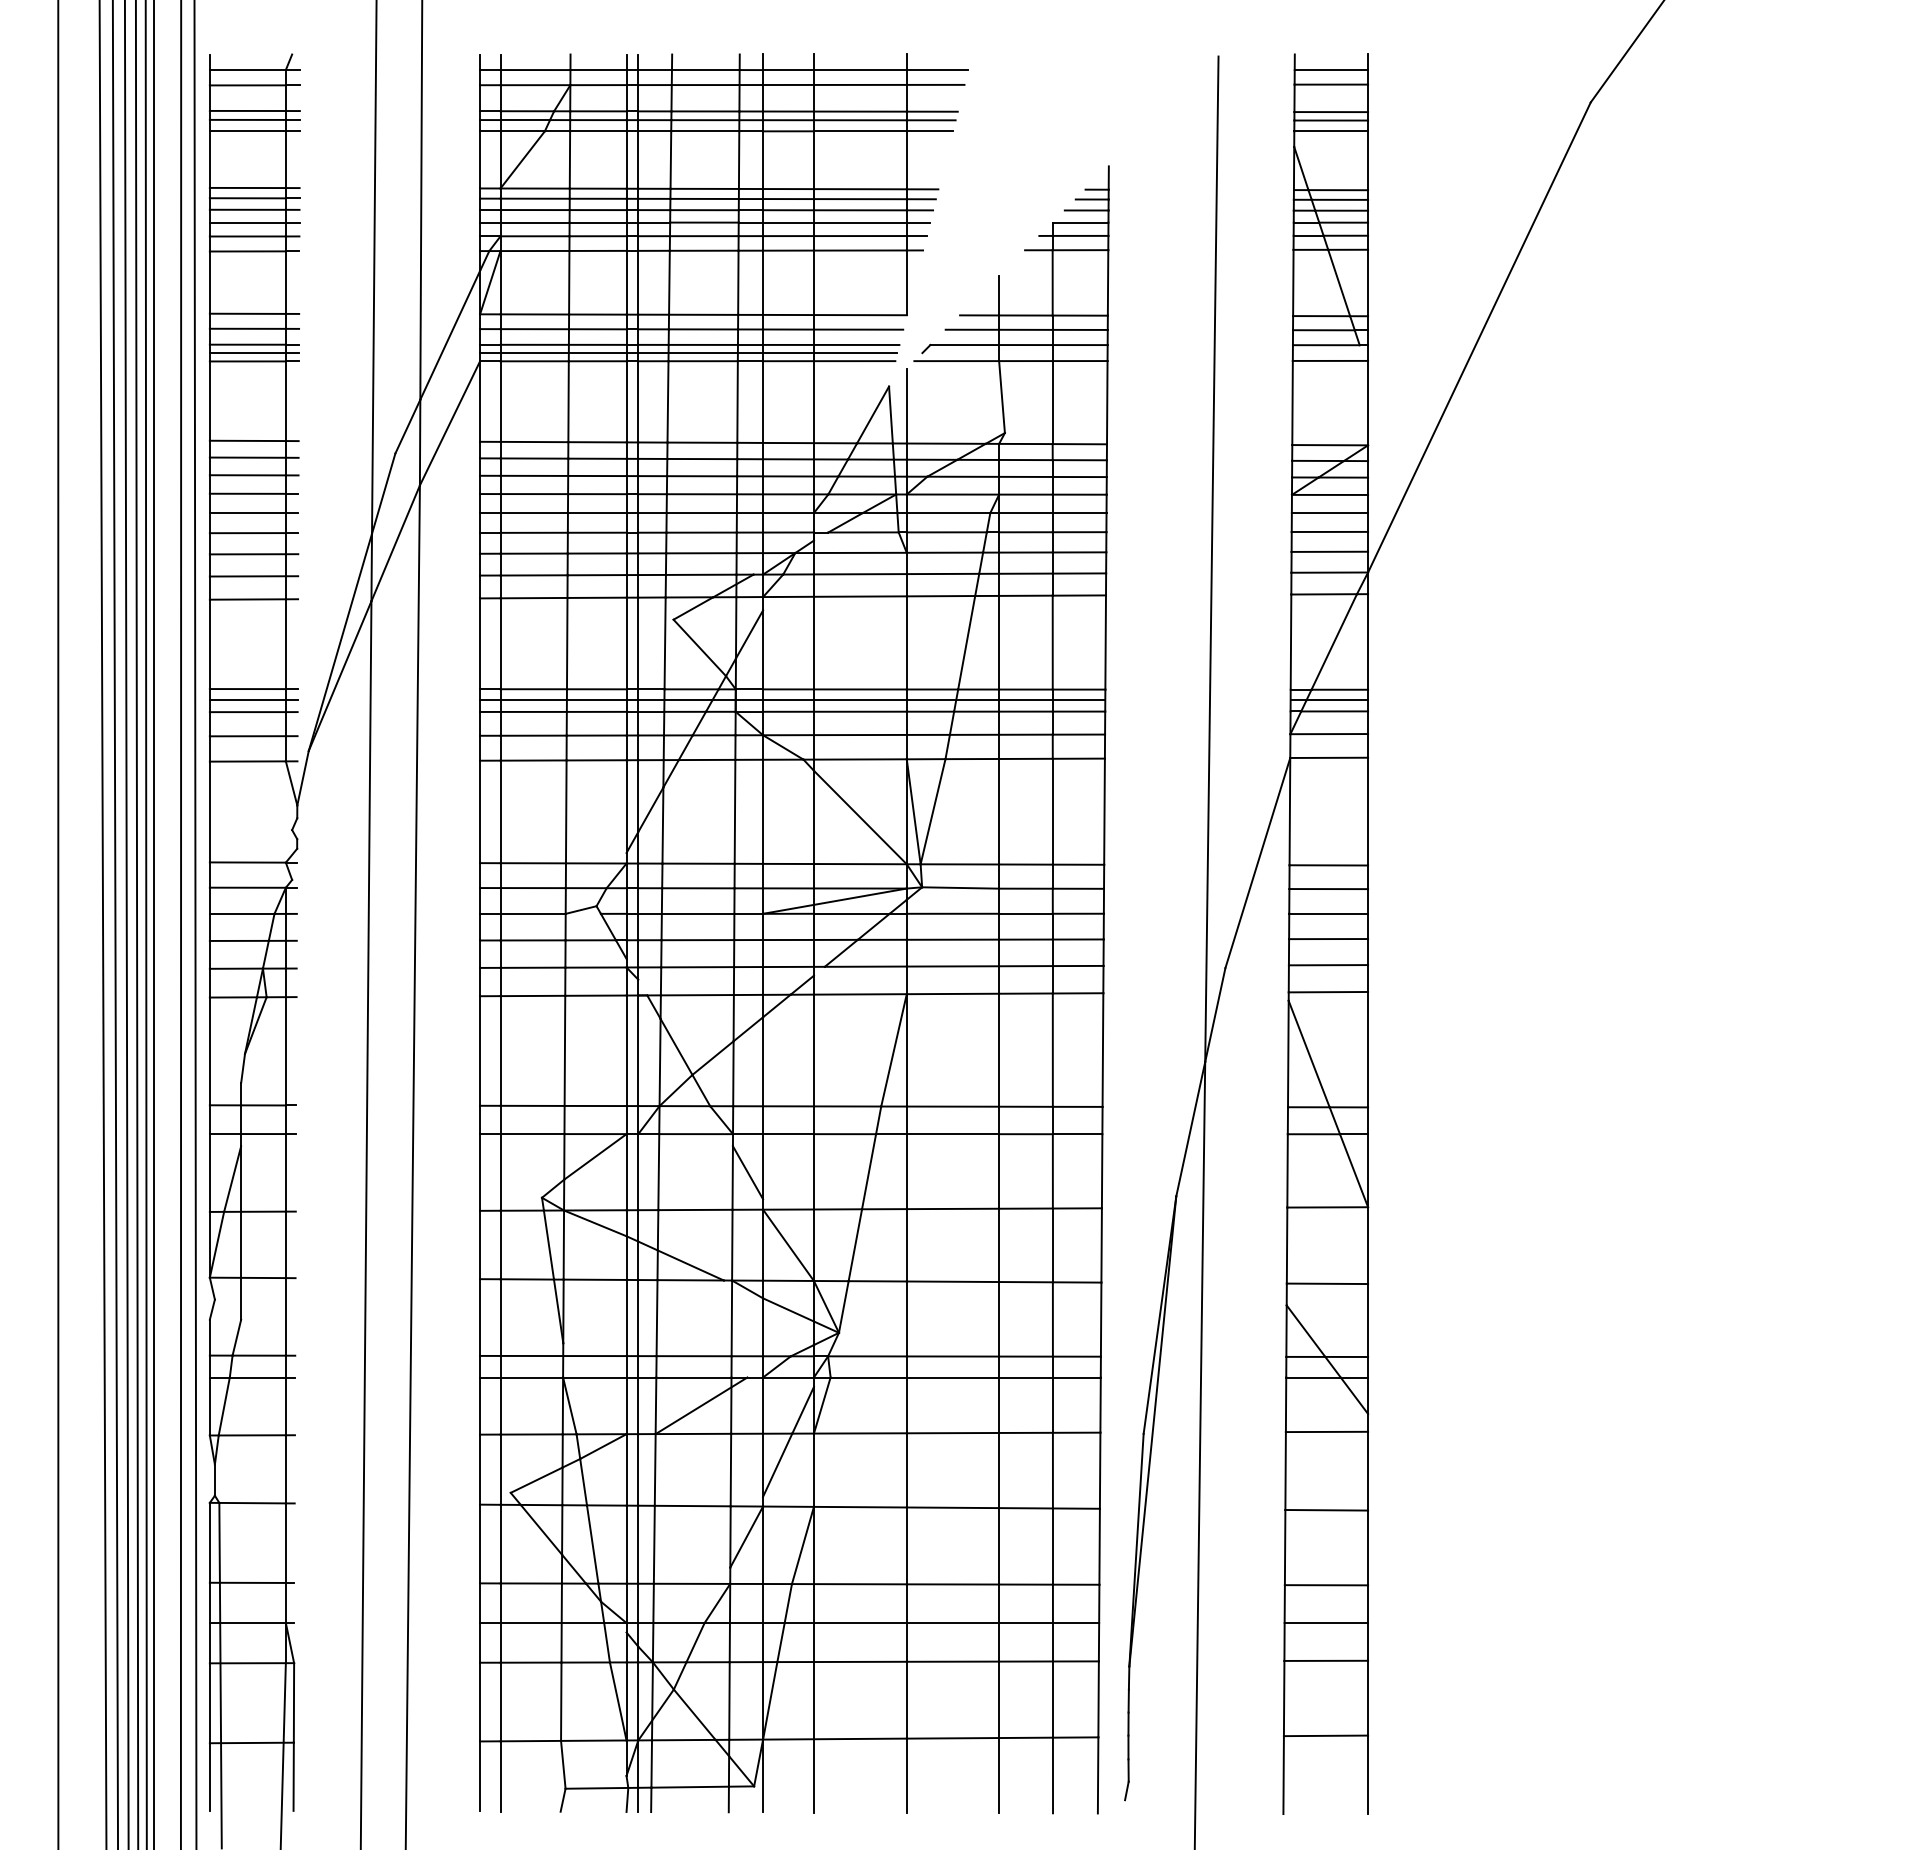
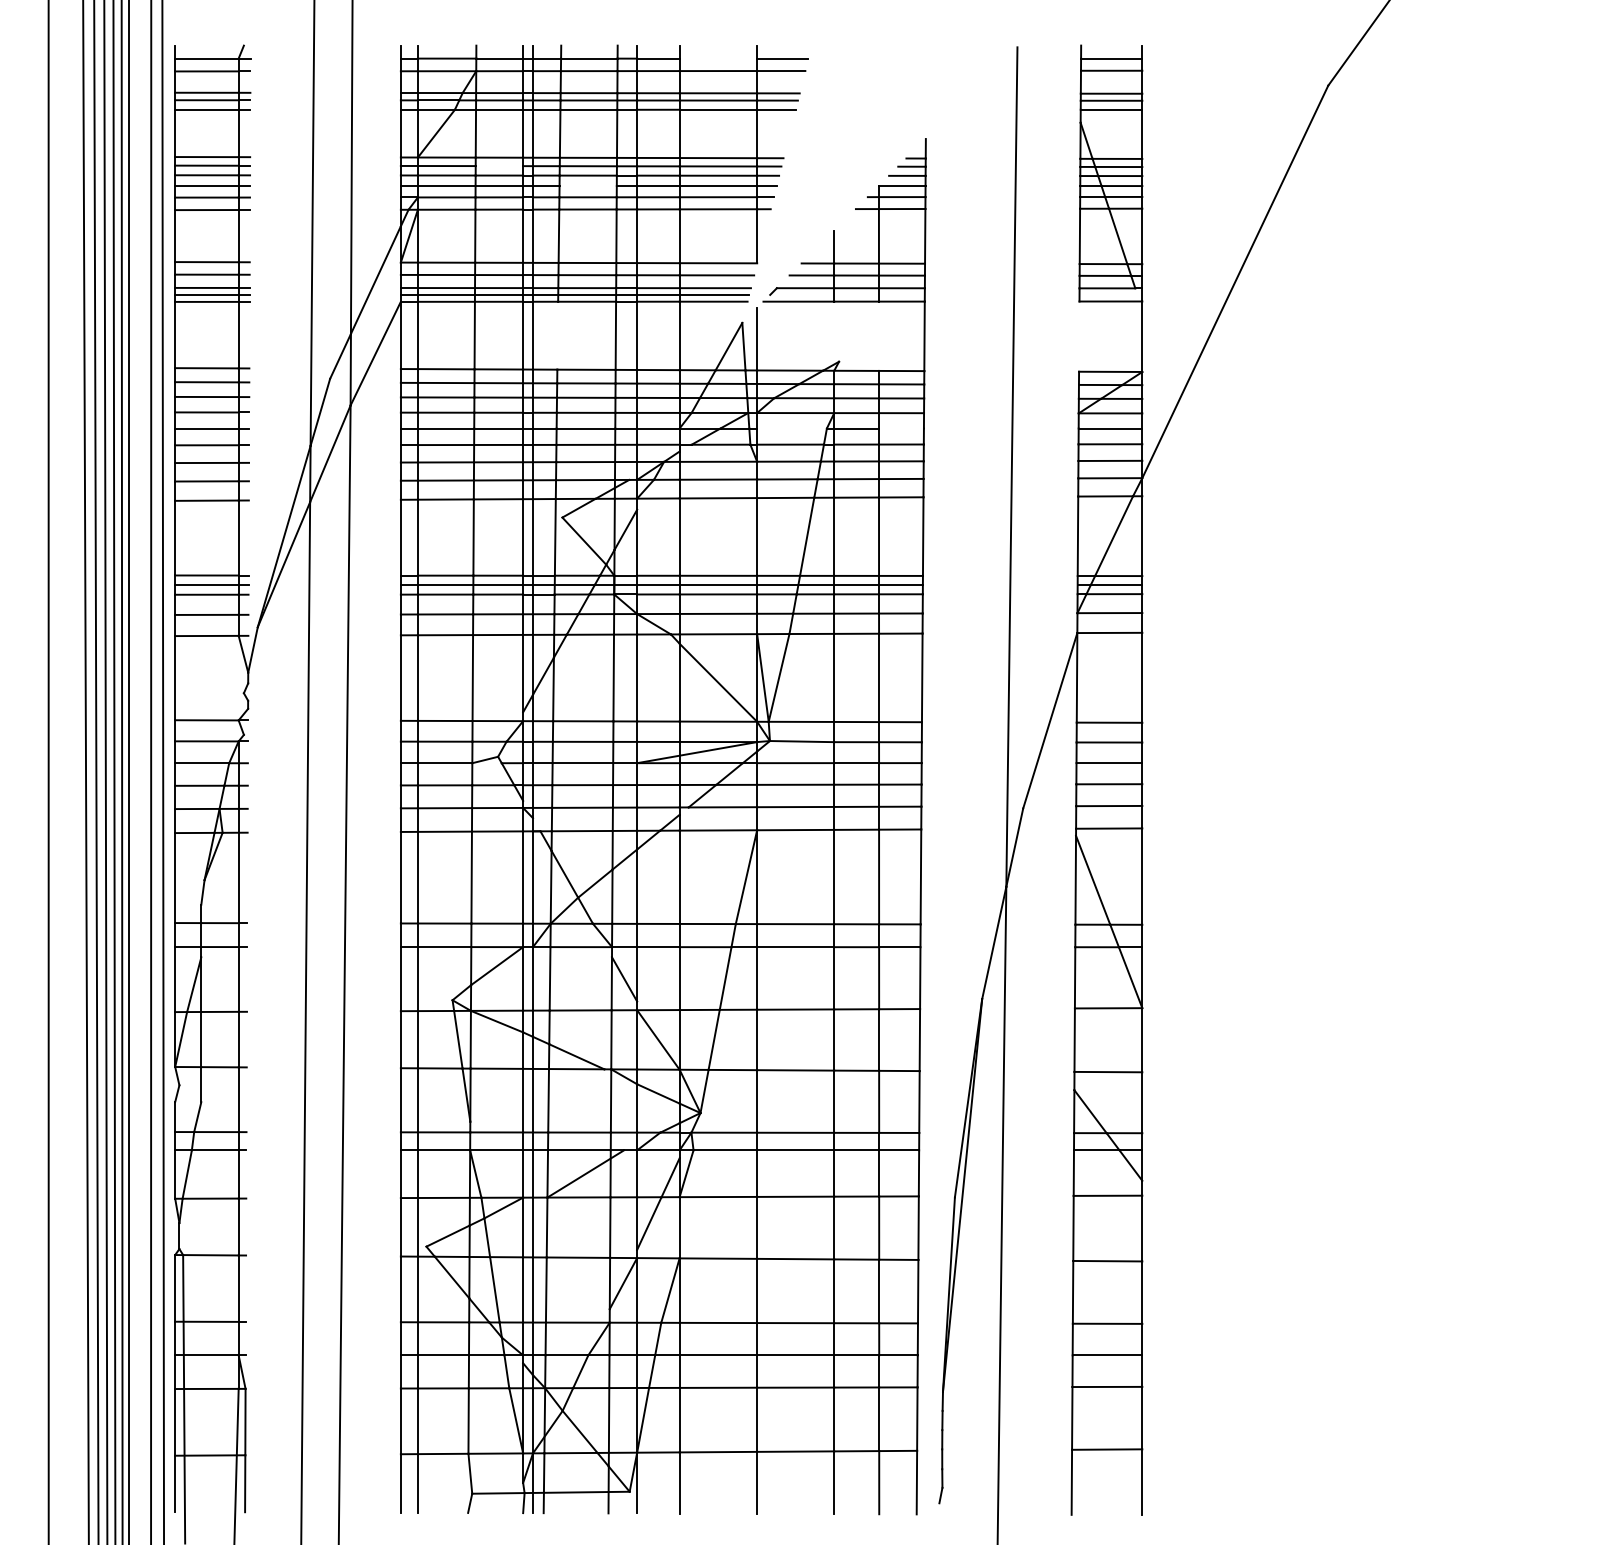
line: (860, 69) -> (718, 58), removed
line: (598, 199) -> (499, 166), removed
line: (703, 222) -> (587, 185), removed
line: (1001, 396) -> (836, 331), removed
line: (667, 401) -> (557, 335), removed
line: (1052, 401) -> (878, 335), removed
line: (1292, 402) -> (1079, 336), removed
line: (947, 513) -> (791, 428), removed
line: (1079, 513) -> (901, 428), removed

